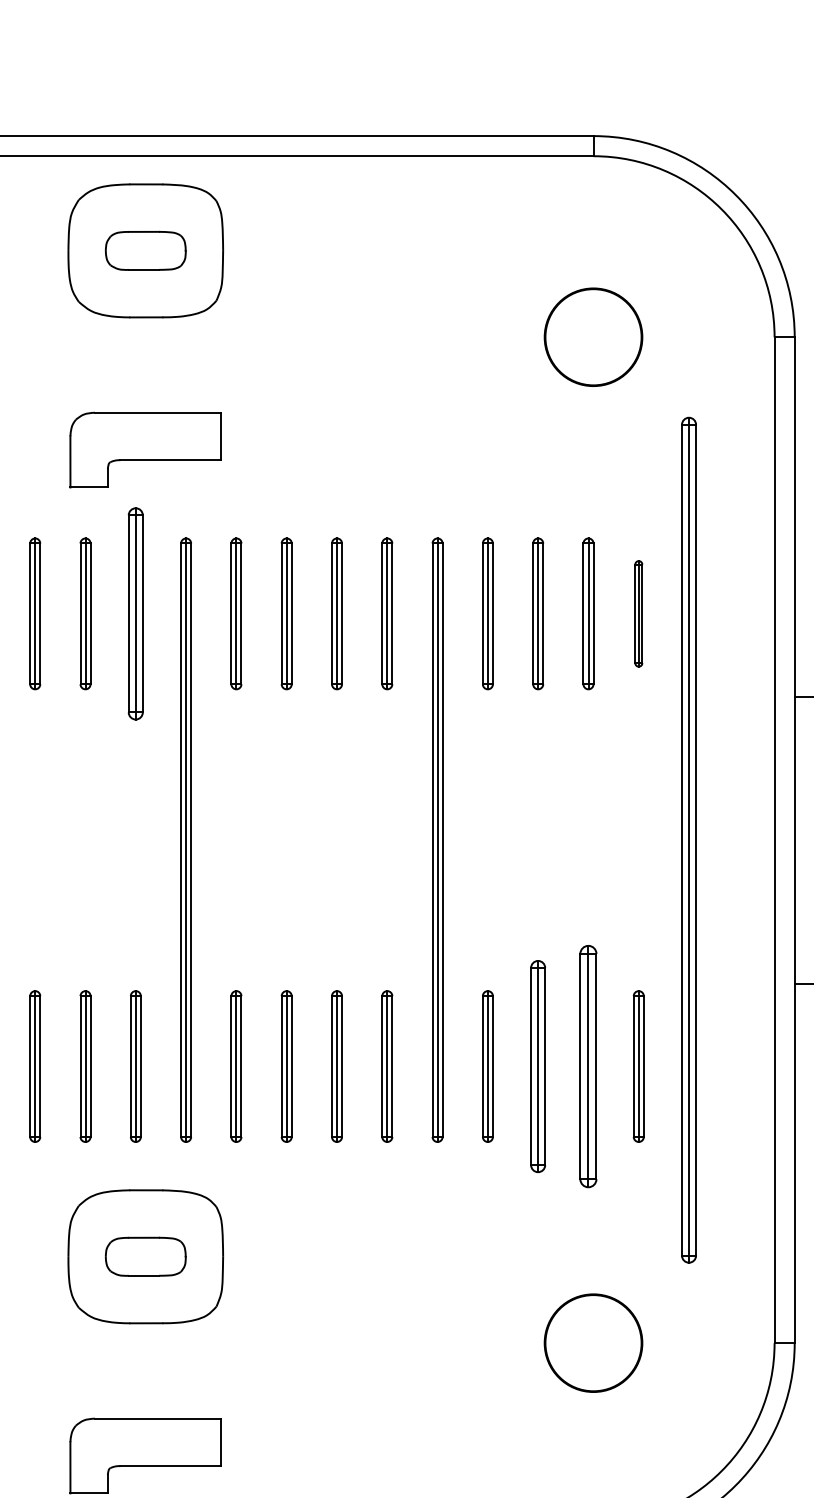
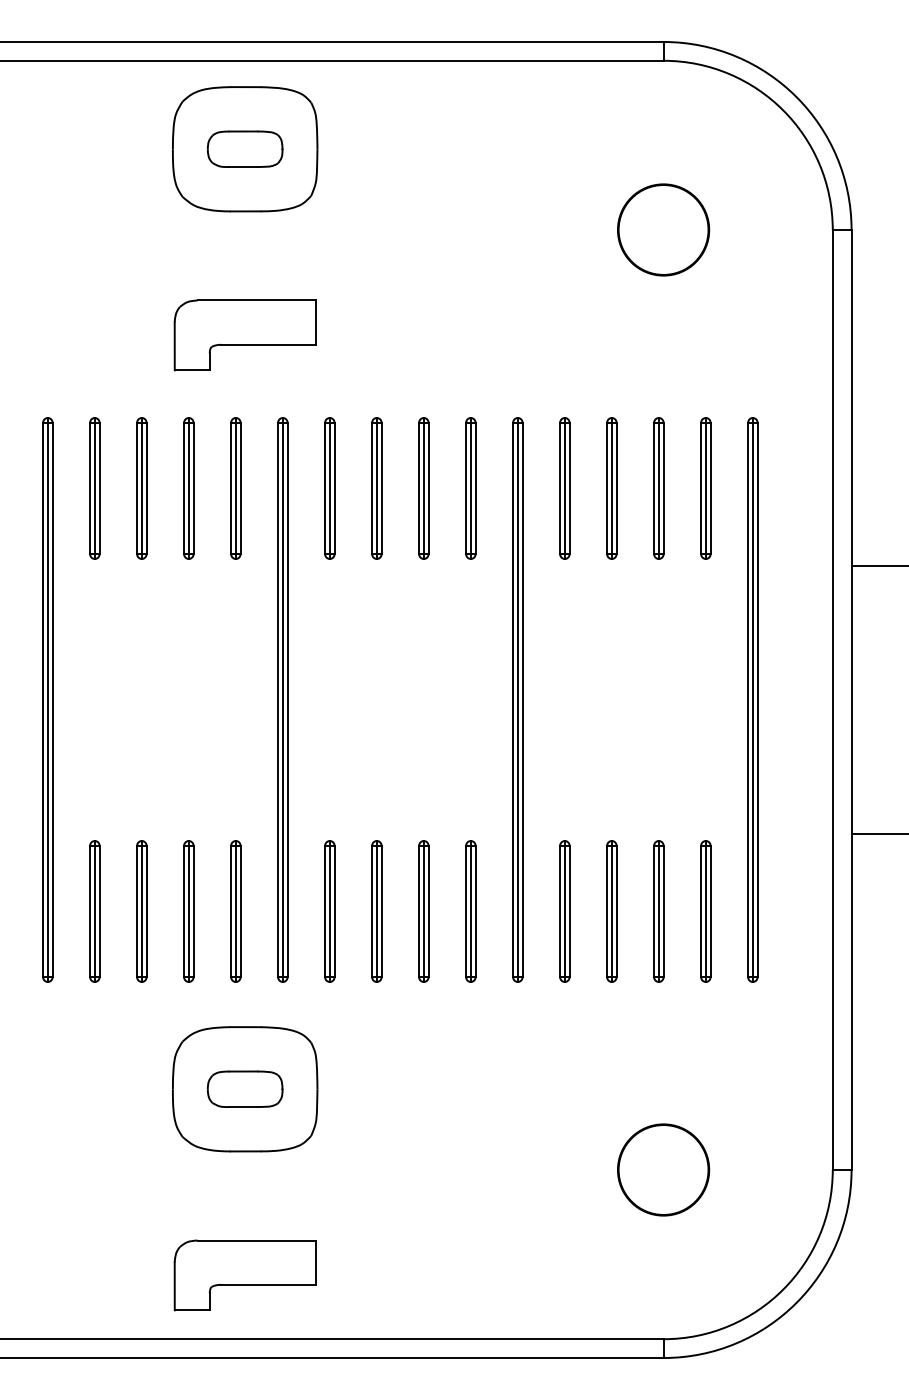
part: (135, 613) -> (235, 488), size x0.71
part: (638, 613) -> (705, 488), size x1.43
part: (688, 839) -> (752, 699), size x0.71
part: (537, 1066) -> (611, 911), size x0.71
part: (588, 1066) -> (658, 911), size x0.62

